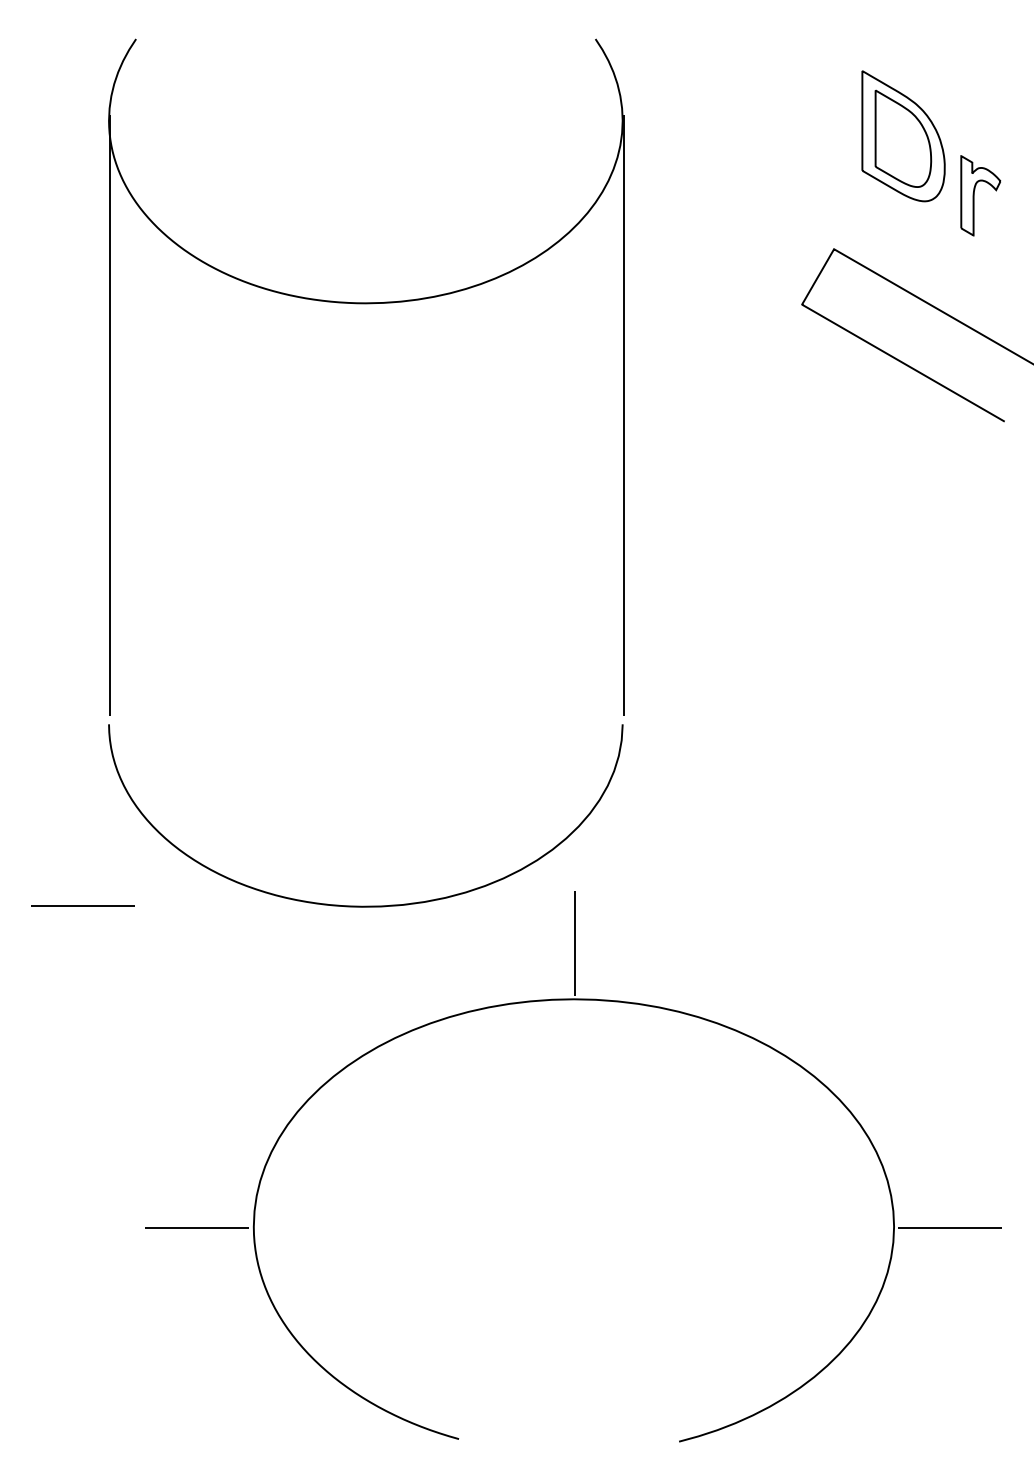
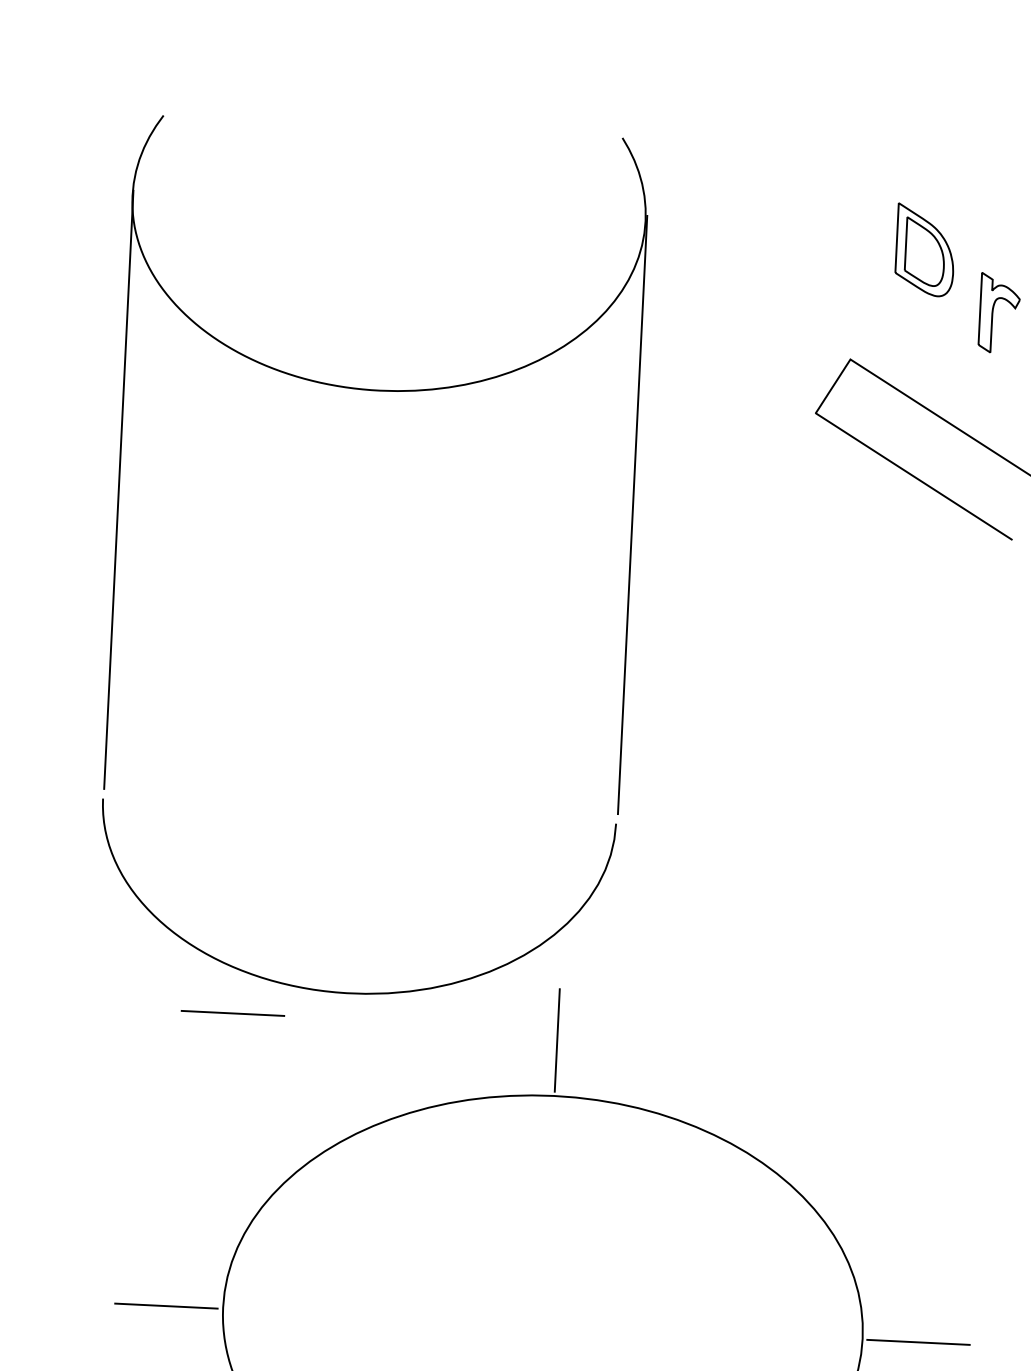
part: (903, 136) -> (925, 250), size x0.7
line: (82, 905) -> (232, 1013), moved

